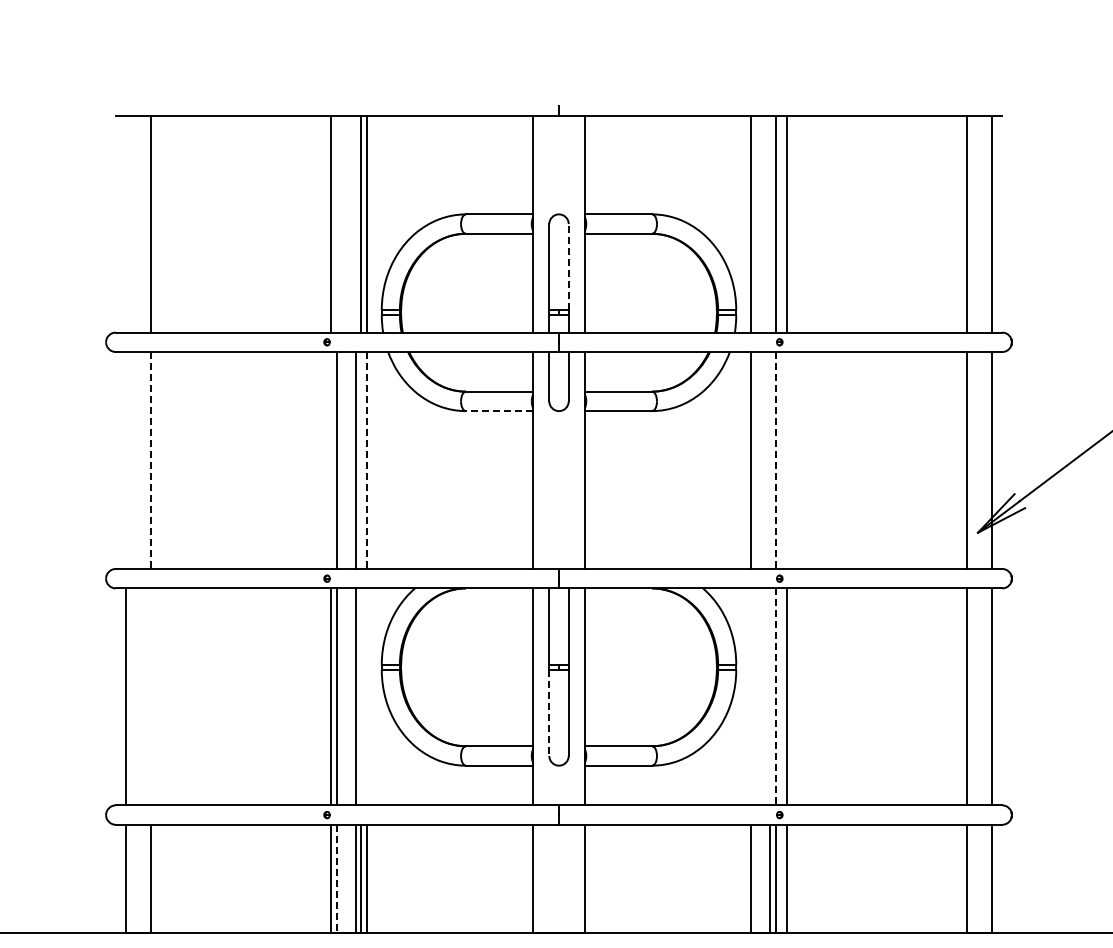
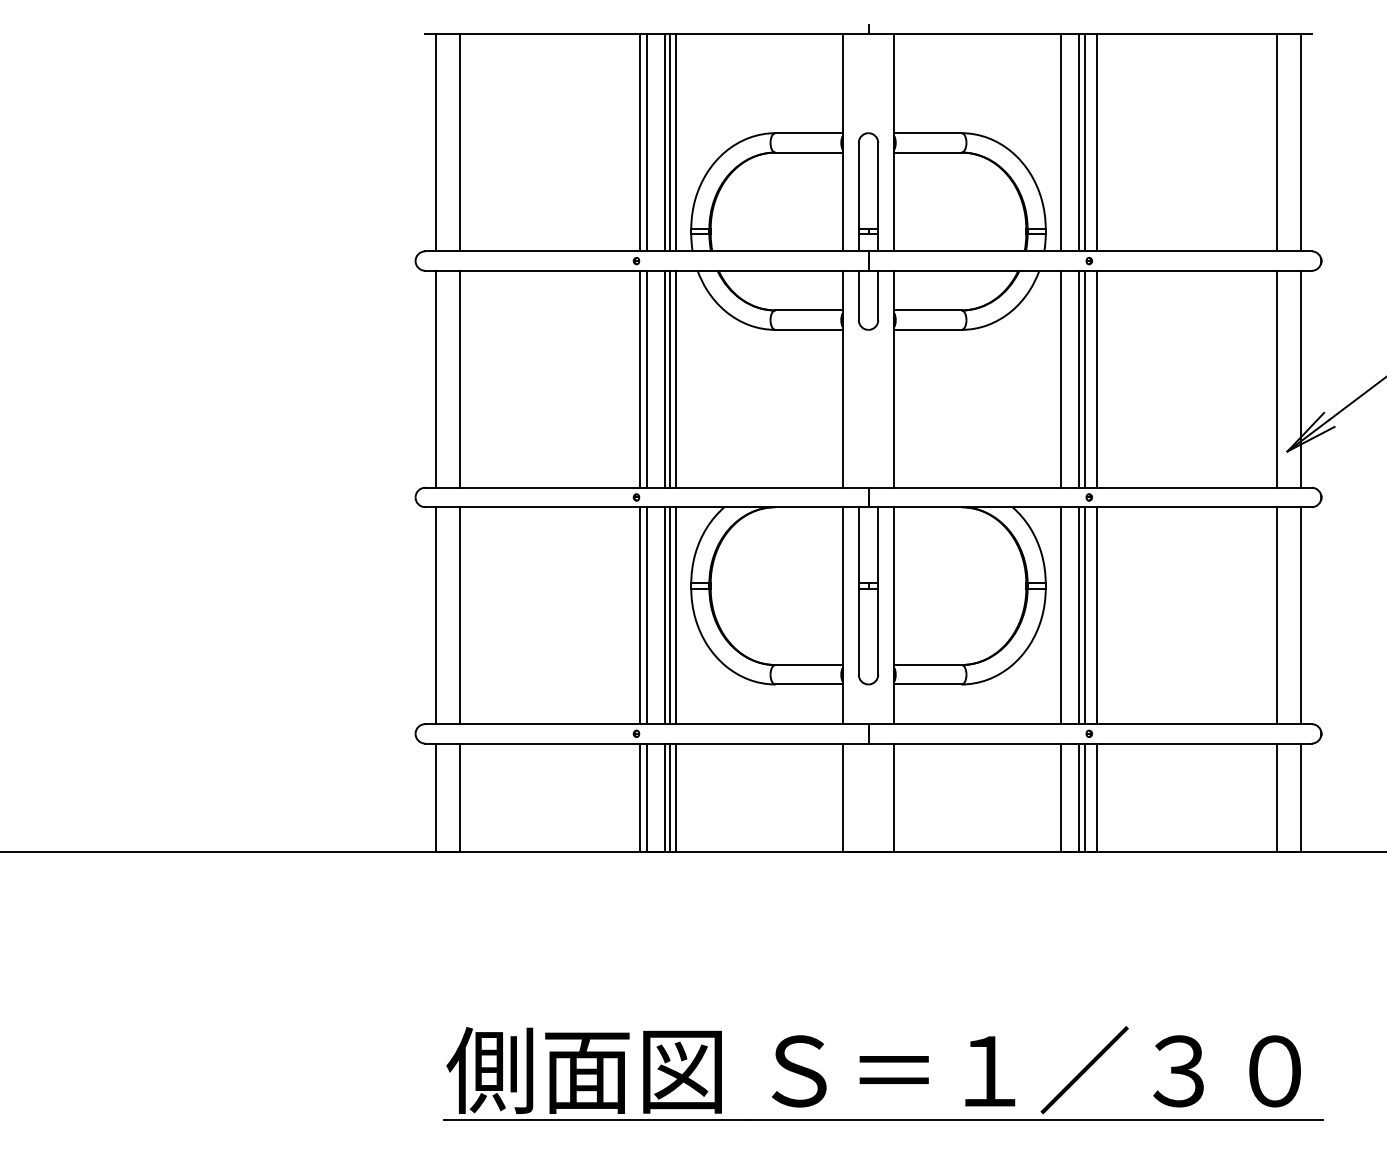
line: (126, 223) -> (435, 142), added
line: (337, 223) -> (646, 142), added
line: (356, 223) -> (665, 142), added
line: (770, 223) -> (1079, 142), added
line: (569, 266) -> (878, 185), dashed -> solid
line: (500, 410) -> (809, 329), dashed -> solid
line: (126, 459) -> (435, 378), added
line: (331, 459) -> (640, 378), added
line: (361, 459) -> (670, 378), added
line: (770, 459) -> (1079, 378), added
line: (787, 459) -> (1096, 378), added
line: (151, 460) -> (460, 379), dashed -> solid
line: (367, 460) -> (676, 379), dashed -> solid
line: (776, 460) -> (1085, 379), dashed -> solid
line: (151, 696) -> (460, 615), added
line: (361, 696) -> (670, 615), added
line: (367, 696) -> (676, 615), added
line: (751, 696) -> (1060, 615), added
line: (770, 696) -> (1079, 615), added
line: (776, 697) -> (1085, 616), dashed -> solid
line: (549, 712) -> (858, 631), dashed -> solid
line: (337, 879) -> (646, 798), dashed -> solid

